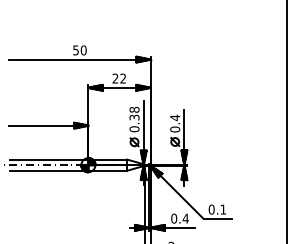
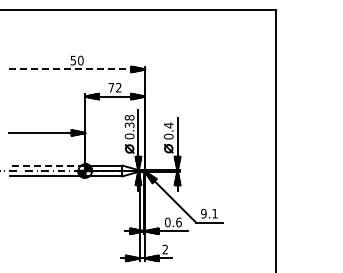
line: (80, 59) -> (77, 69), solid -> dashed
text: (115, 78) -> (111, 87), 22 -> 72
line: (49, 159) -> (47, 165), solid -> dashed
text: (211, 209) -> (203, 213), 0.1 -> 9.1
text: (185, 218) -> (178, 222), 0.4 -> 0.6

